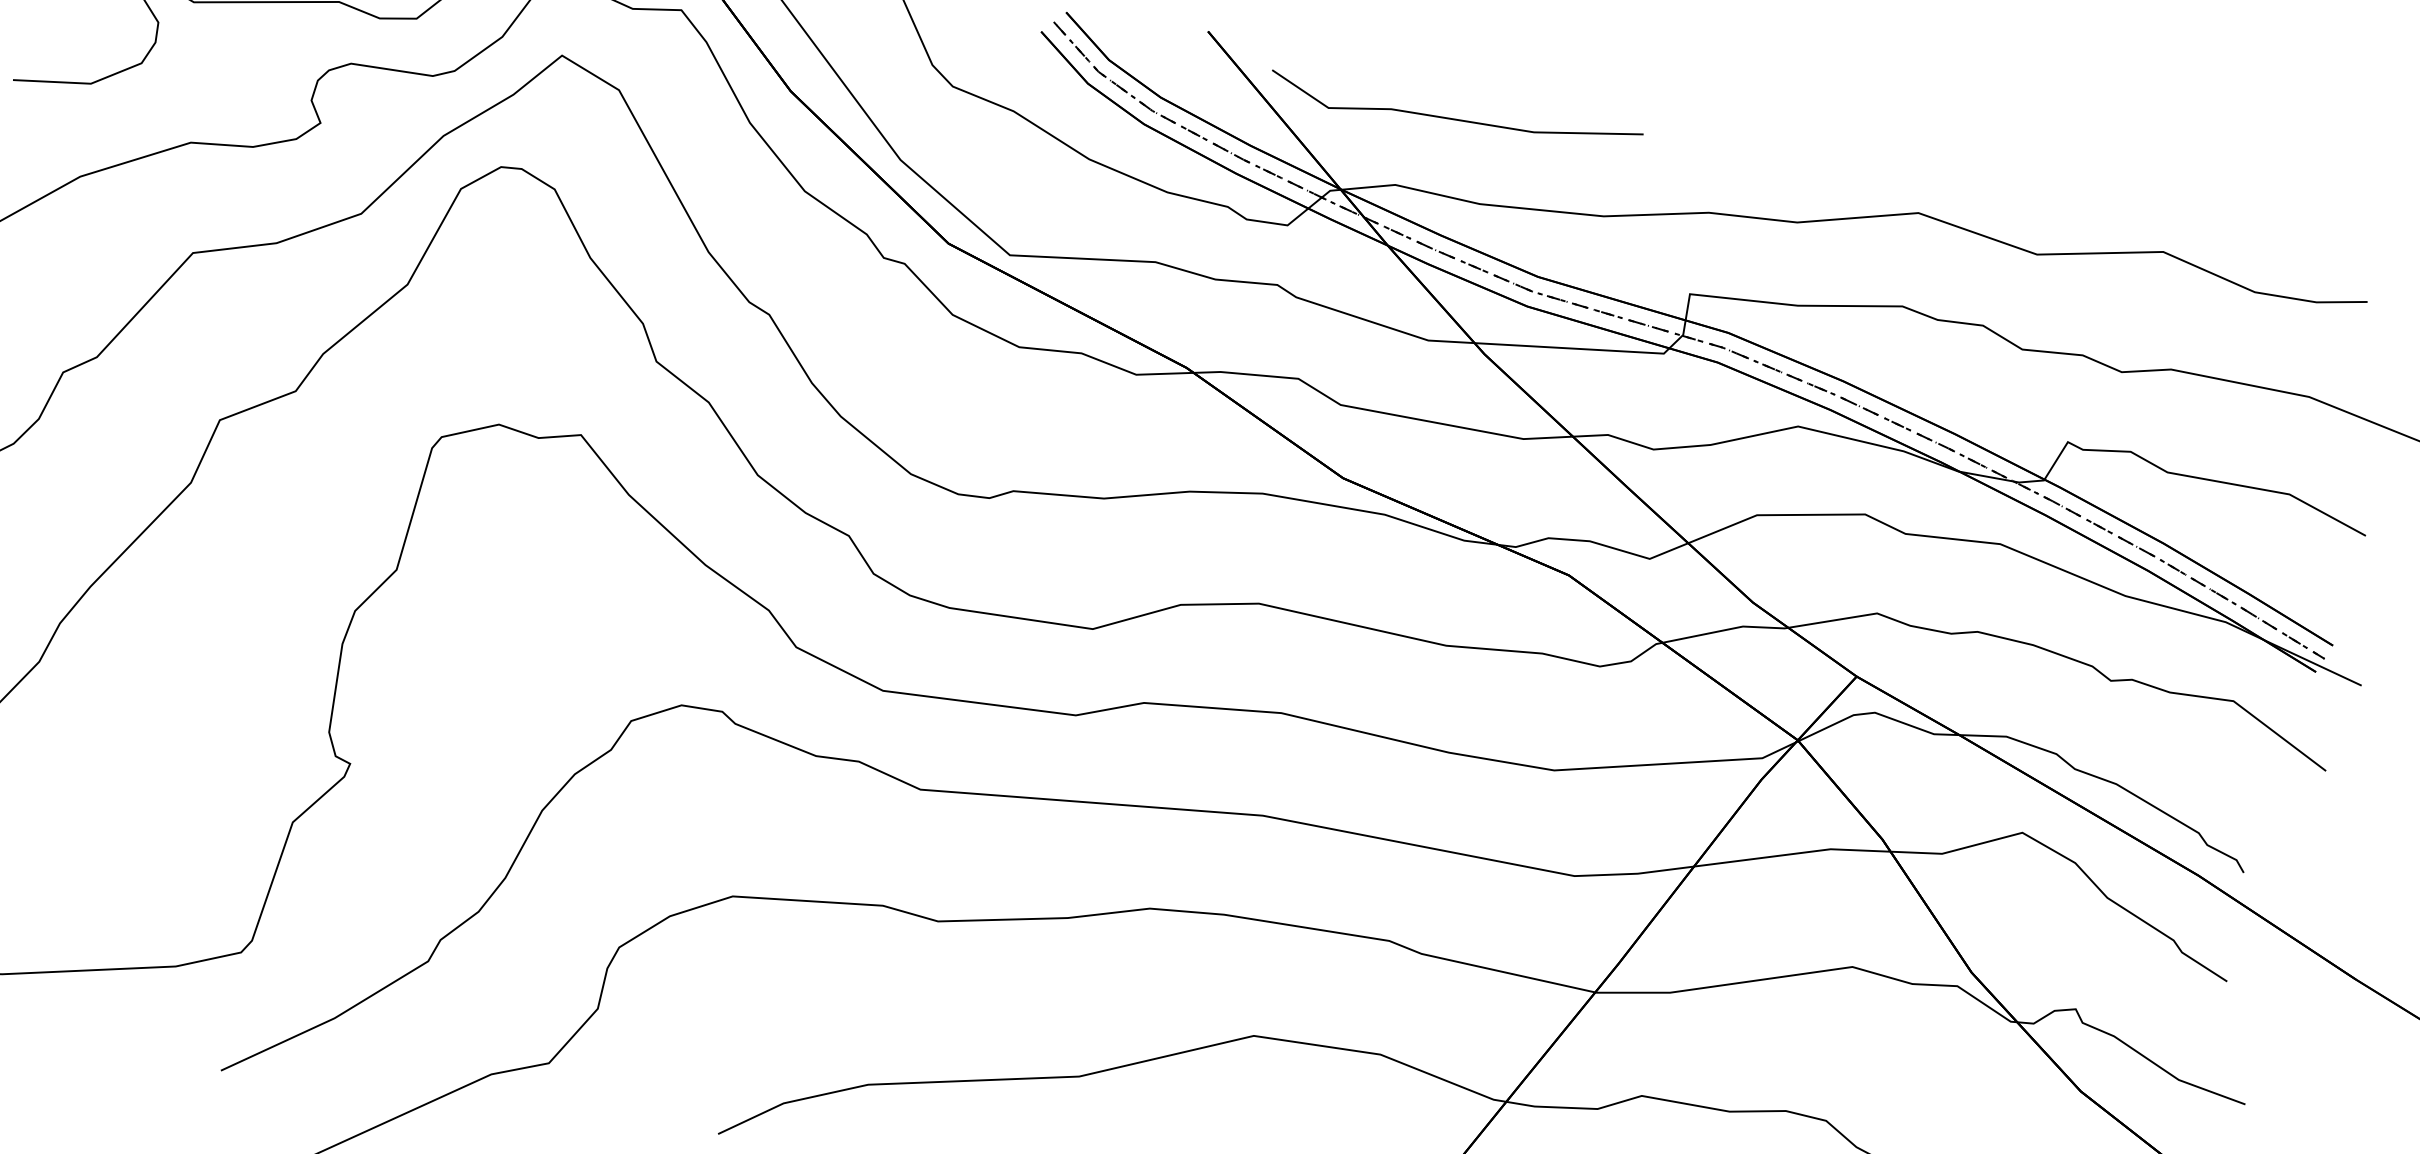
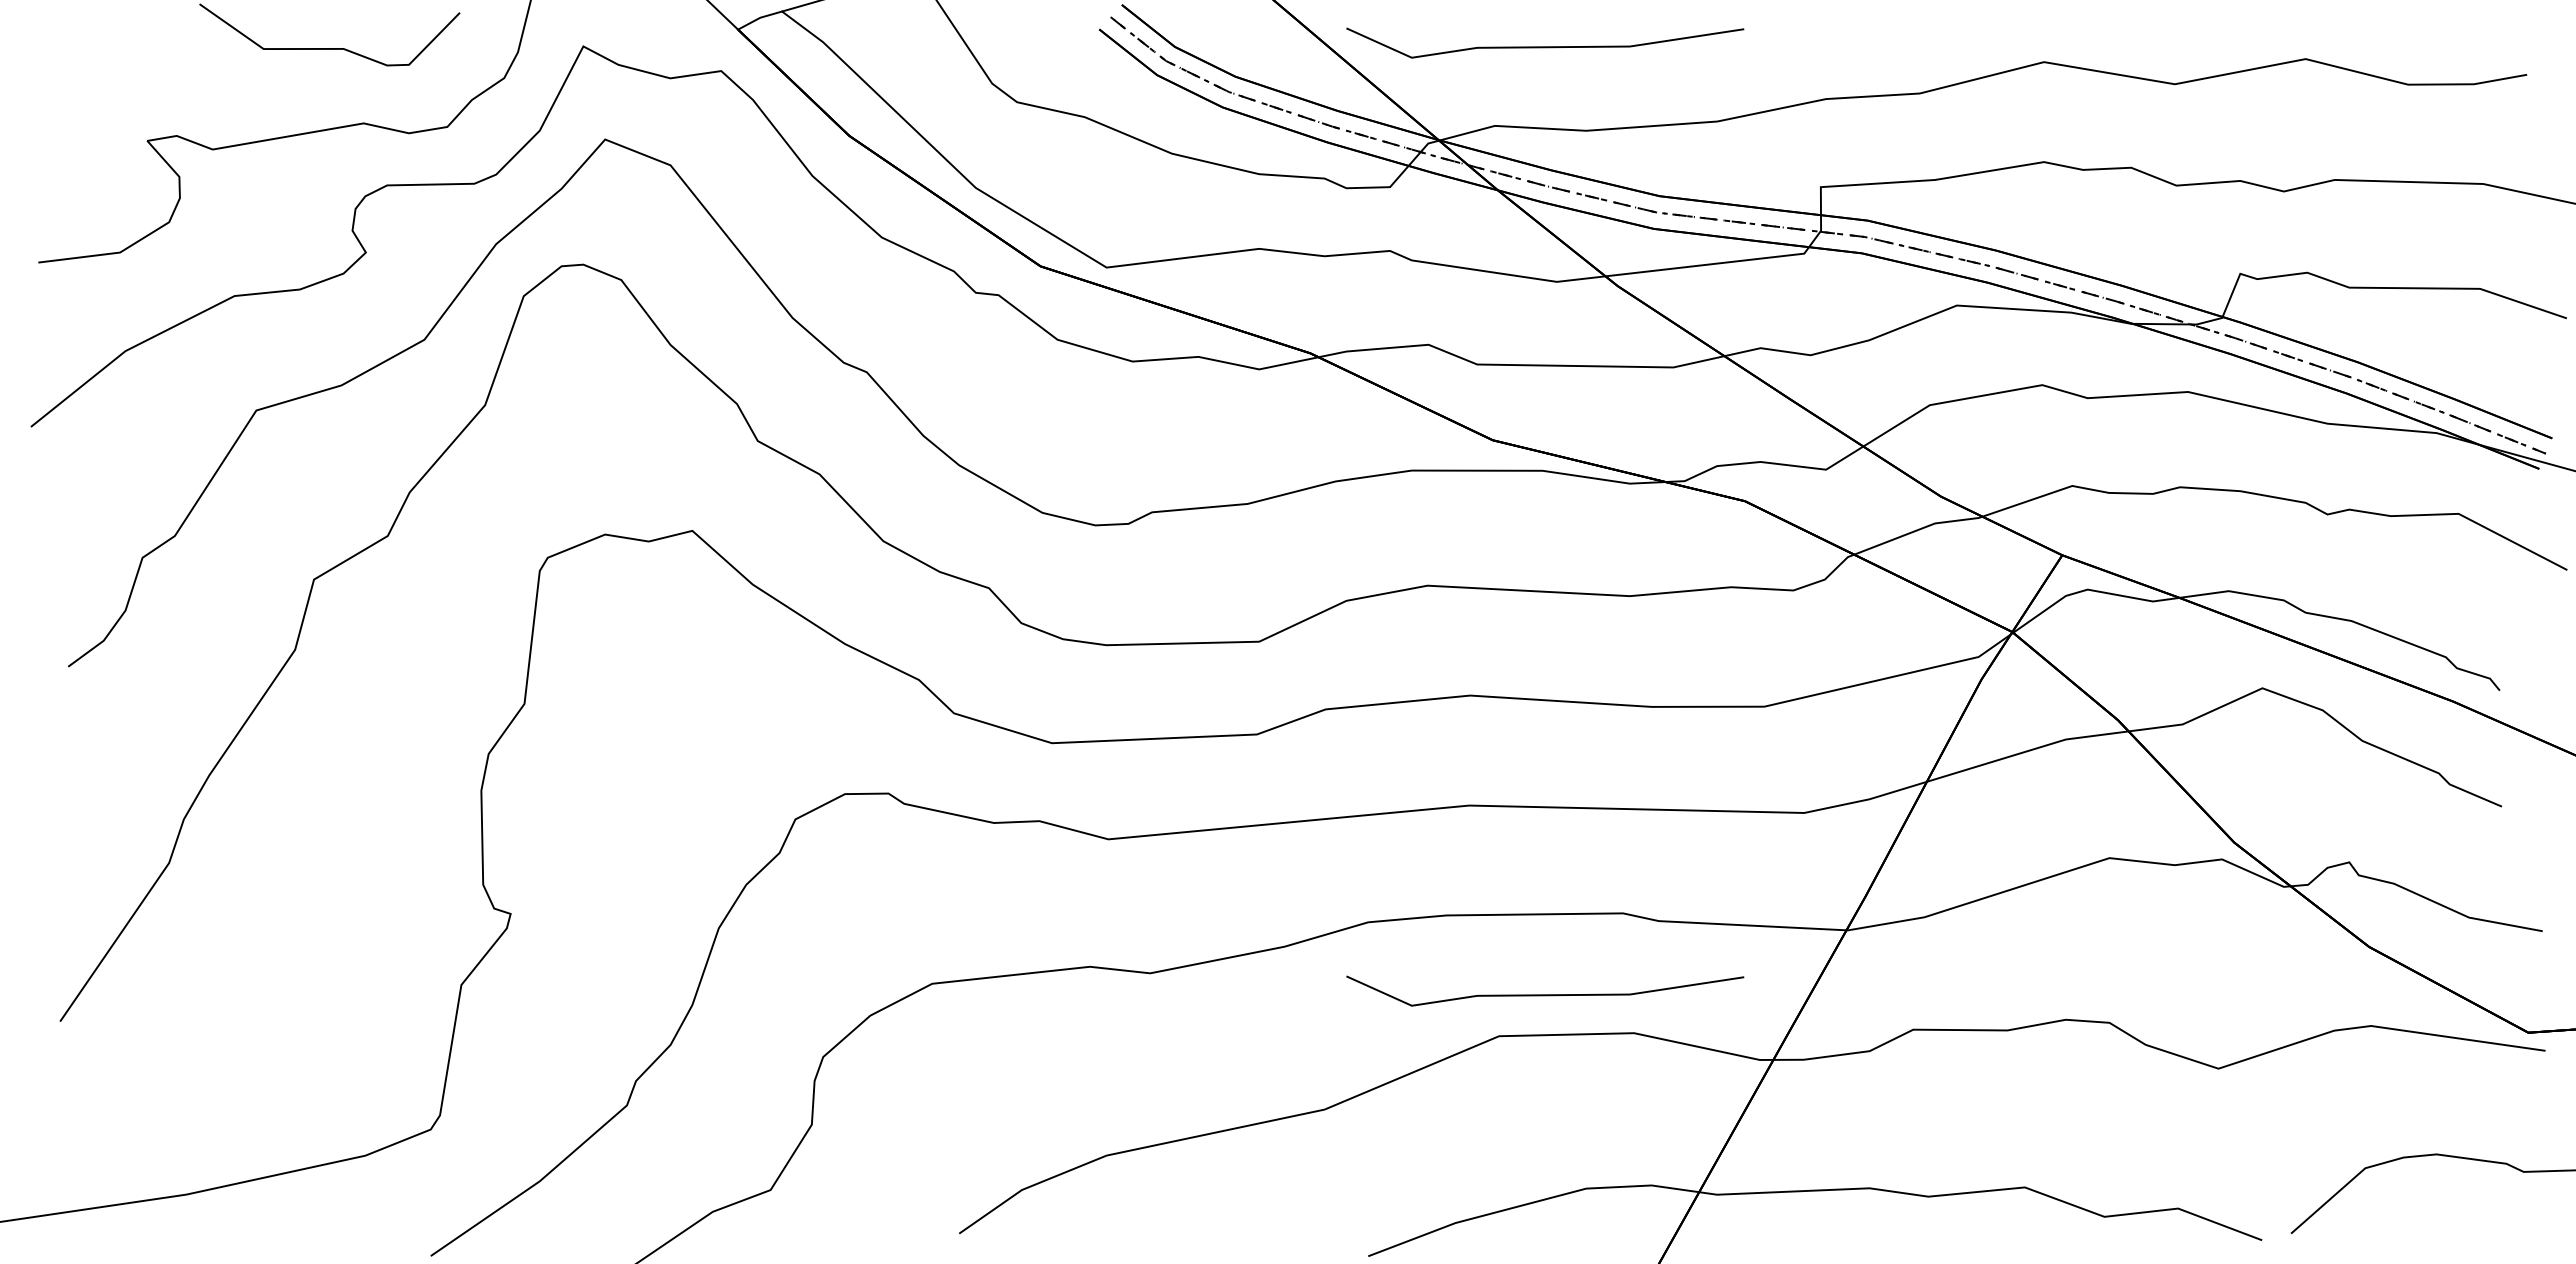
line: (1303, 1004) -> (1545, 994), added

